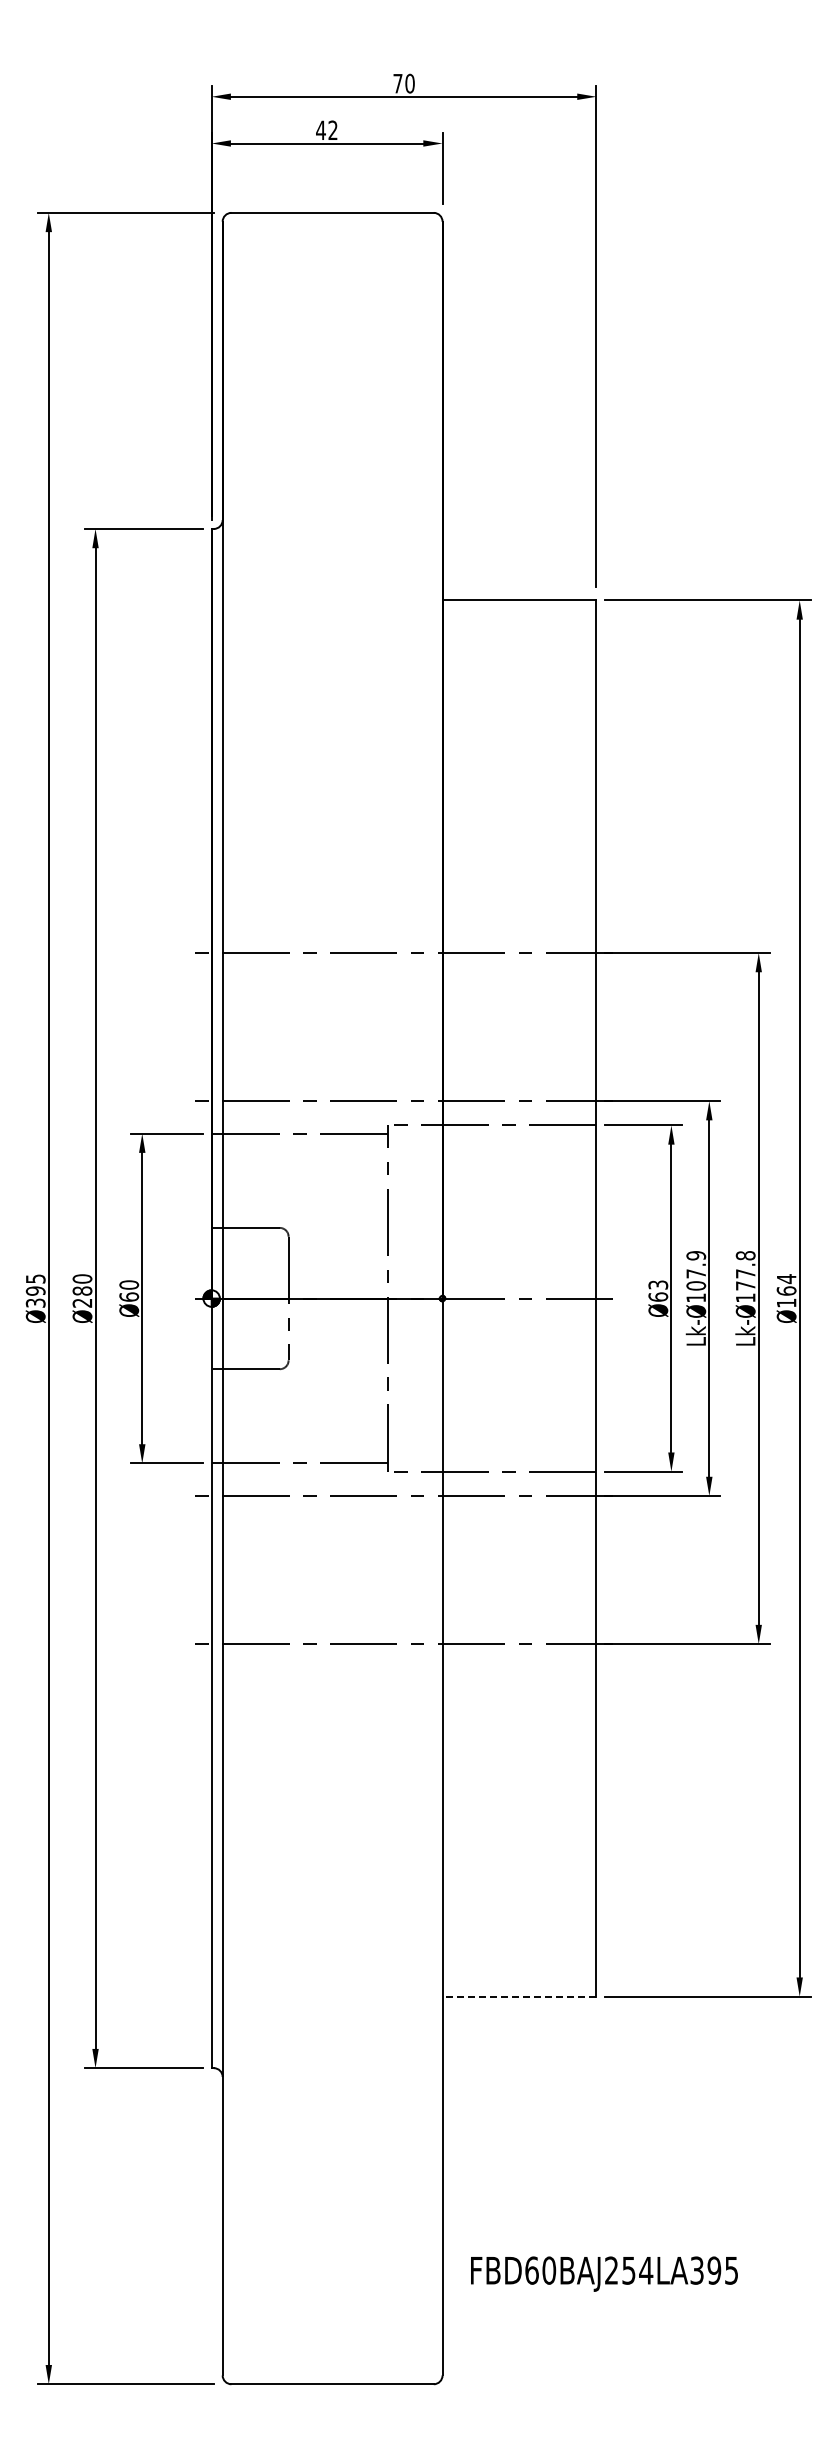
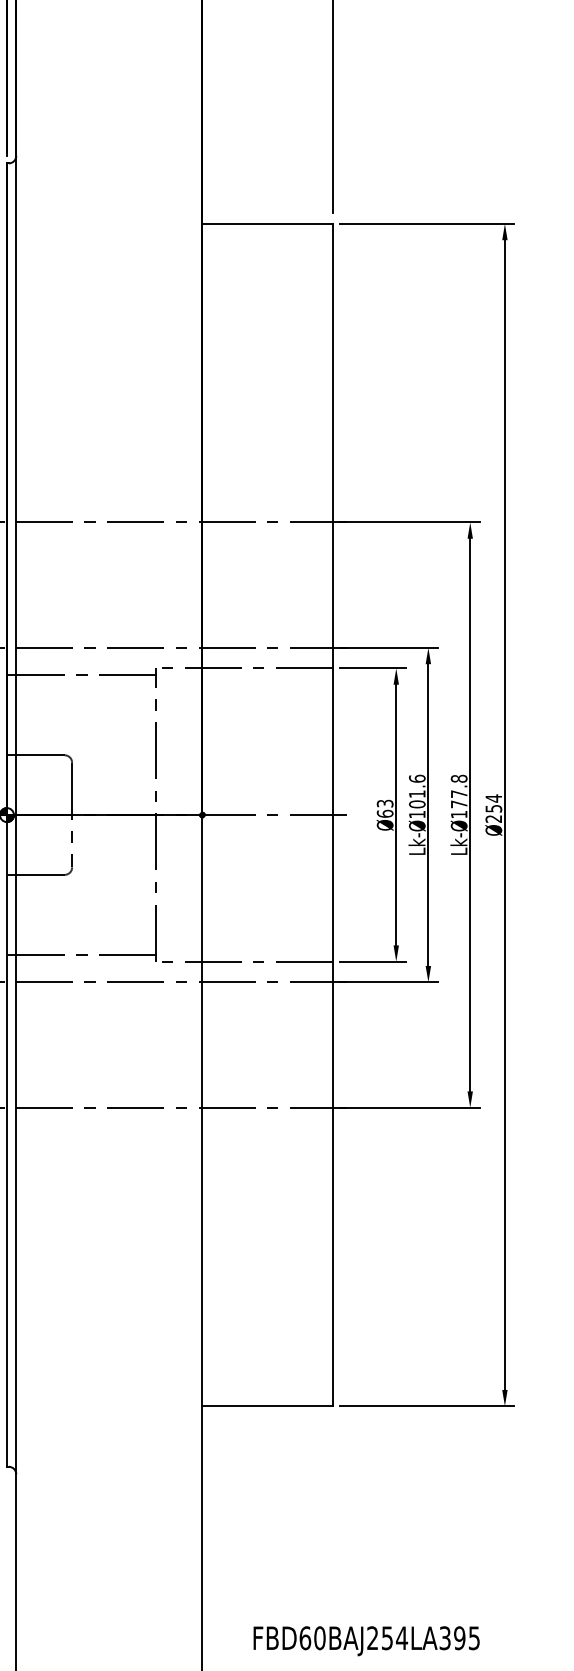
text: (696, 1264) -> (417, 786), Lk-Ø107.9 -> Lk-Ø101.6
text: (786, 1296) -> (493, 813), Ø164 -> Ø254
line: (519, 1996) -> (267, 1406), dashed -> solid
text: (604, 2273) -> (366, 1640), moved

